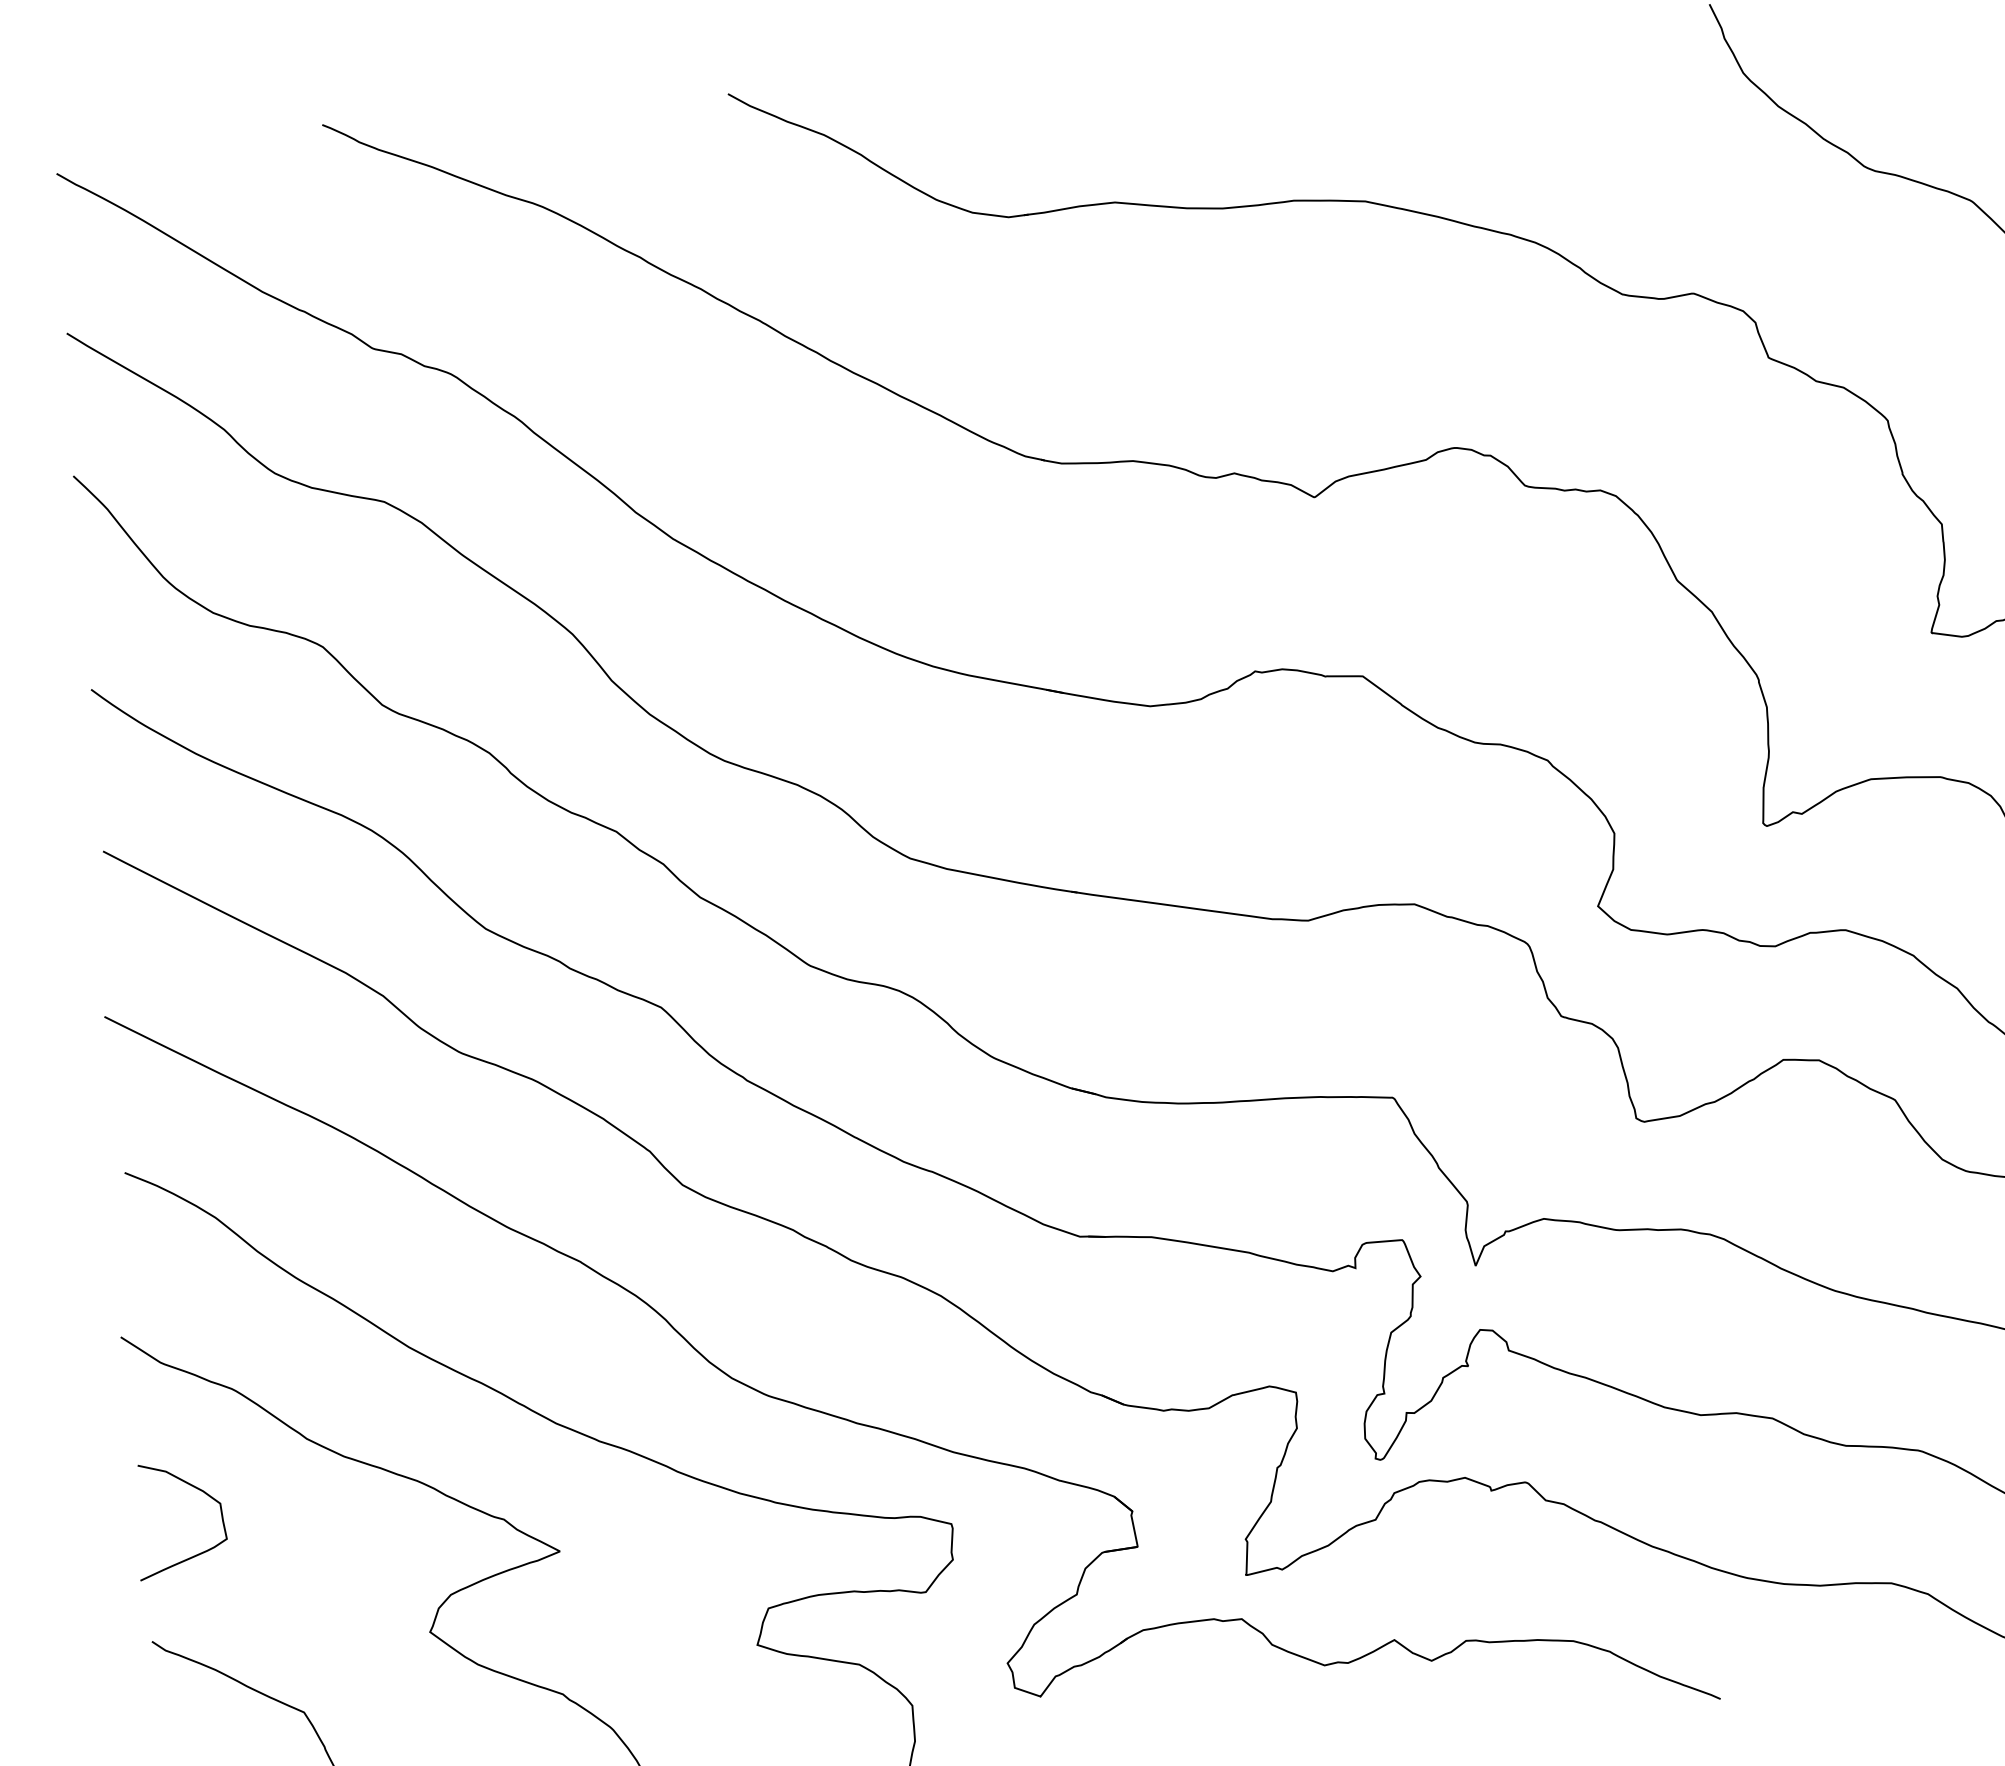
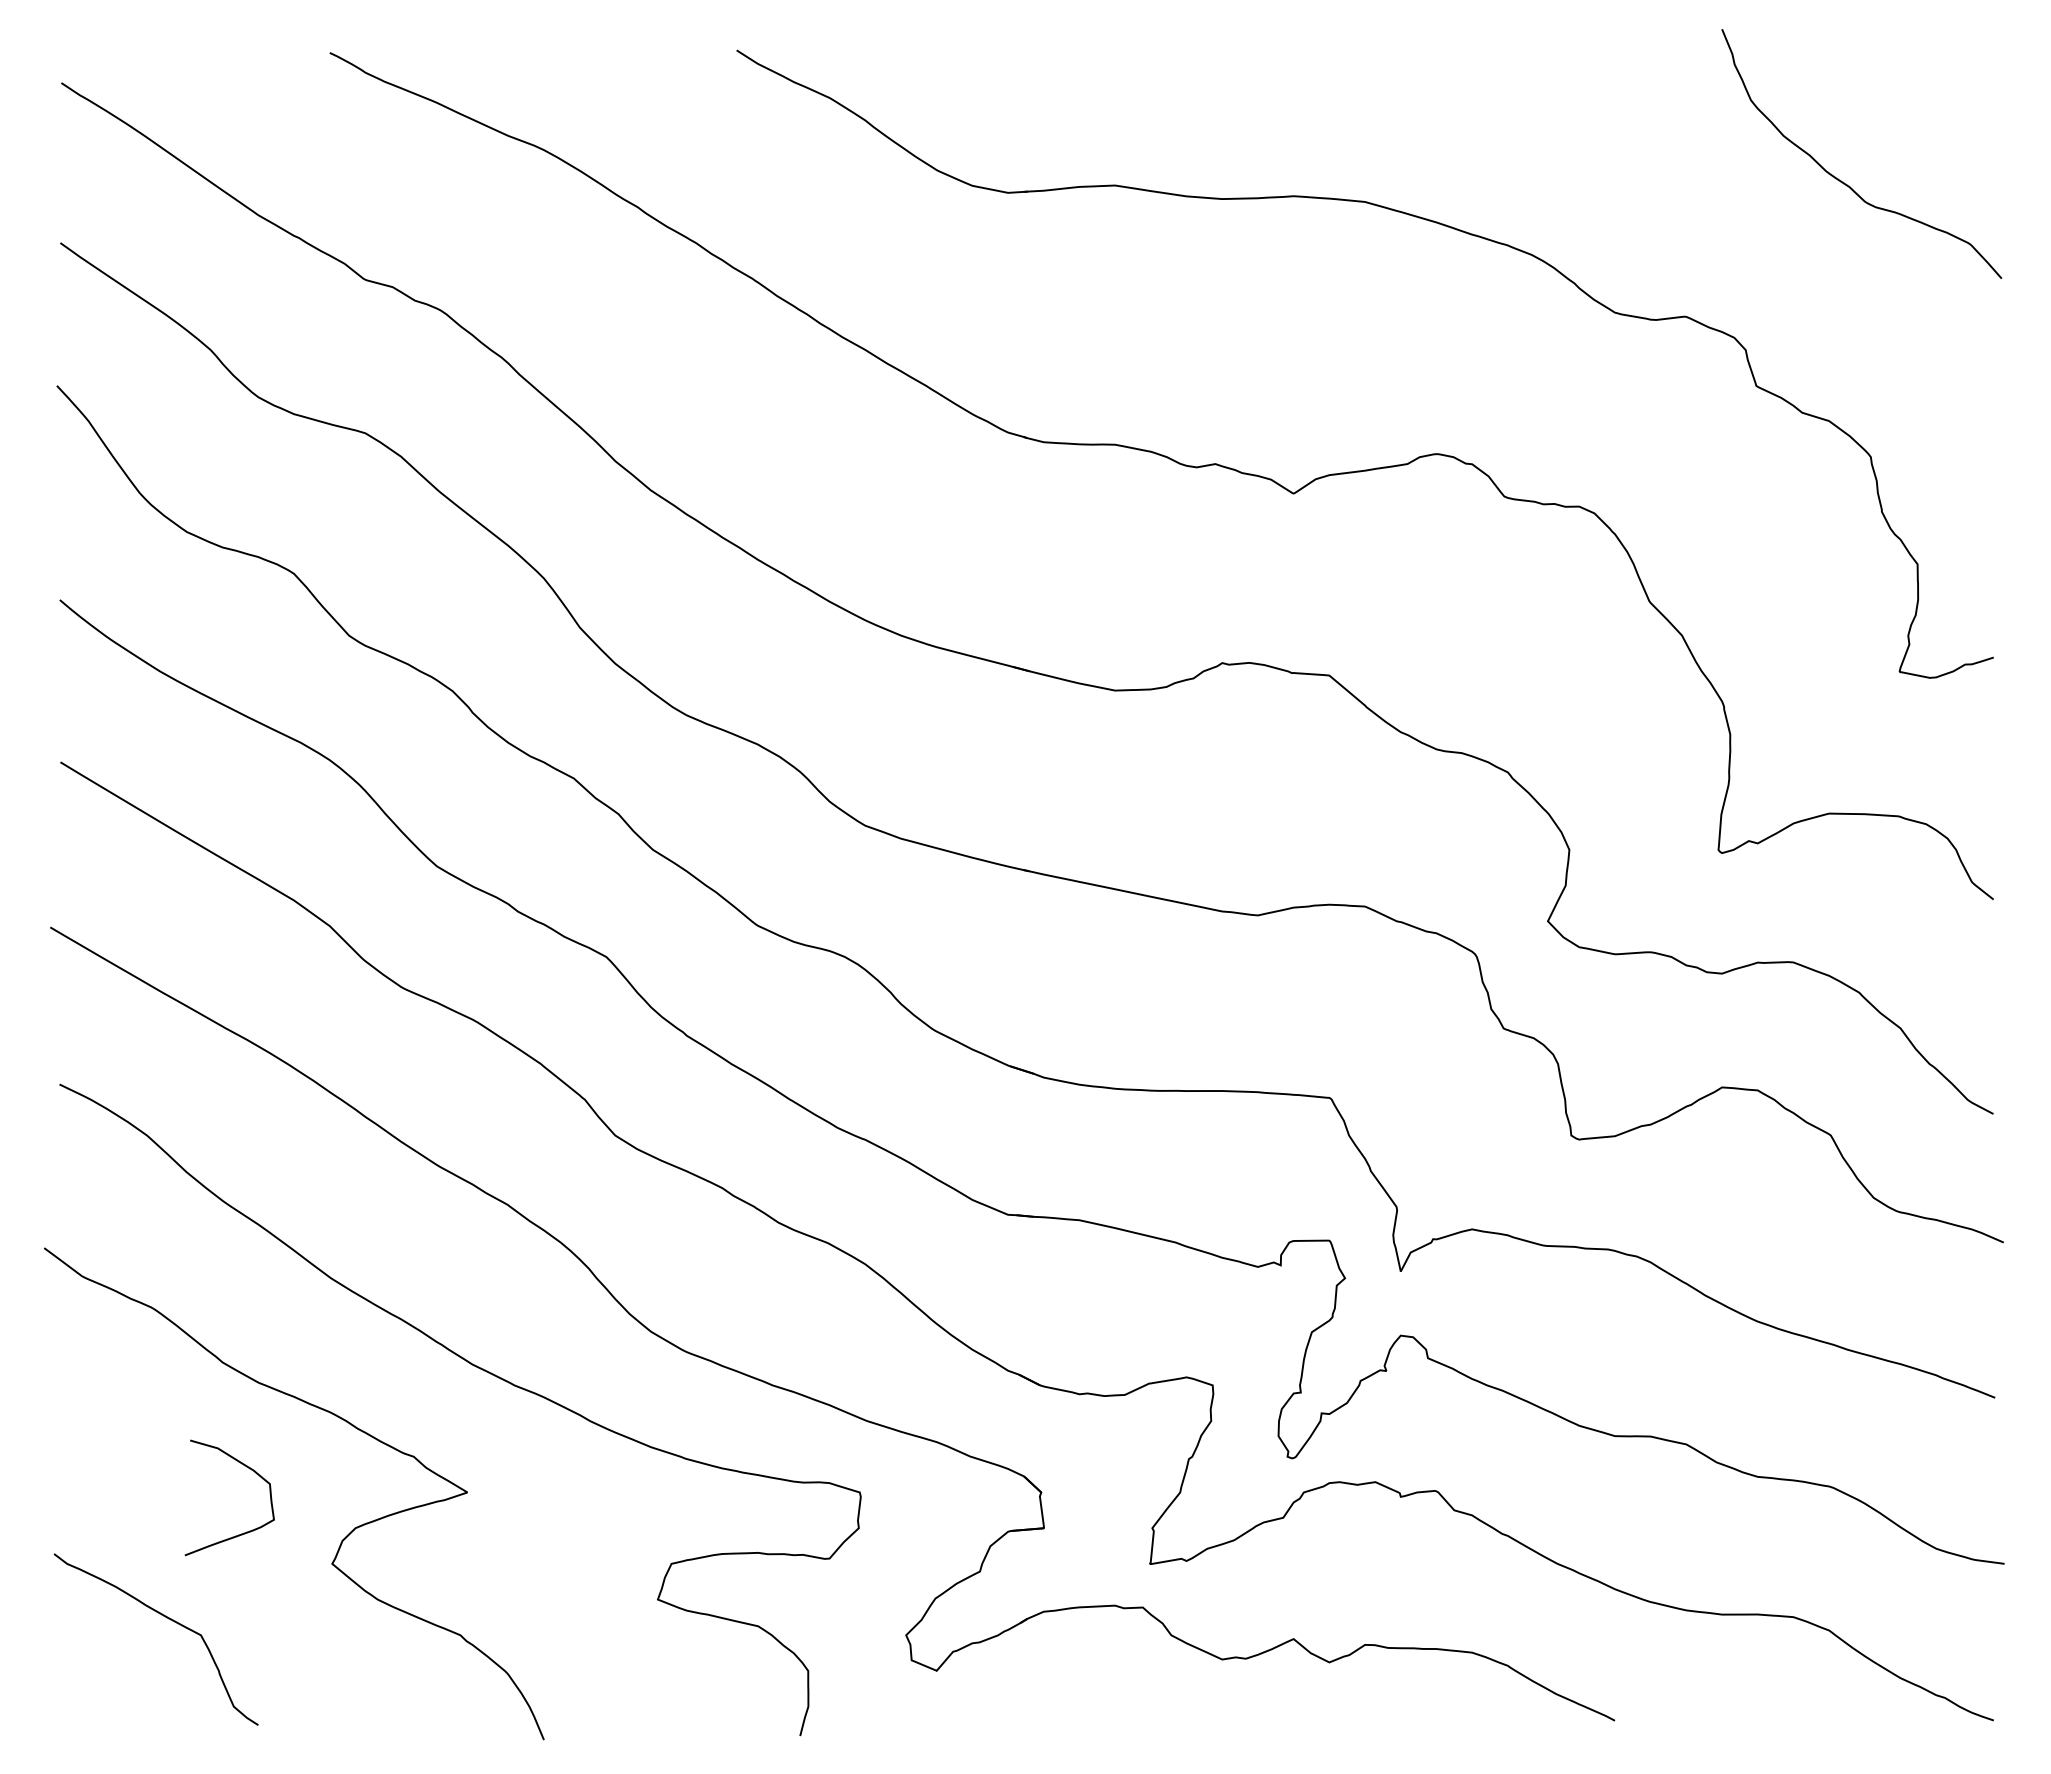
curve: (198, 1490) -> (249, 1469), moved

